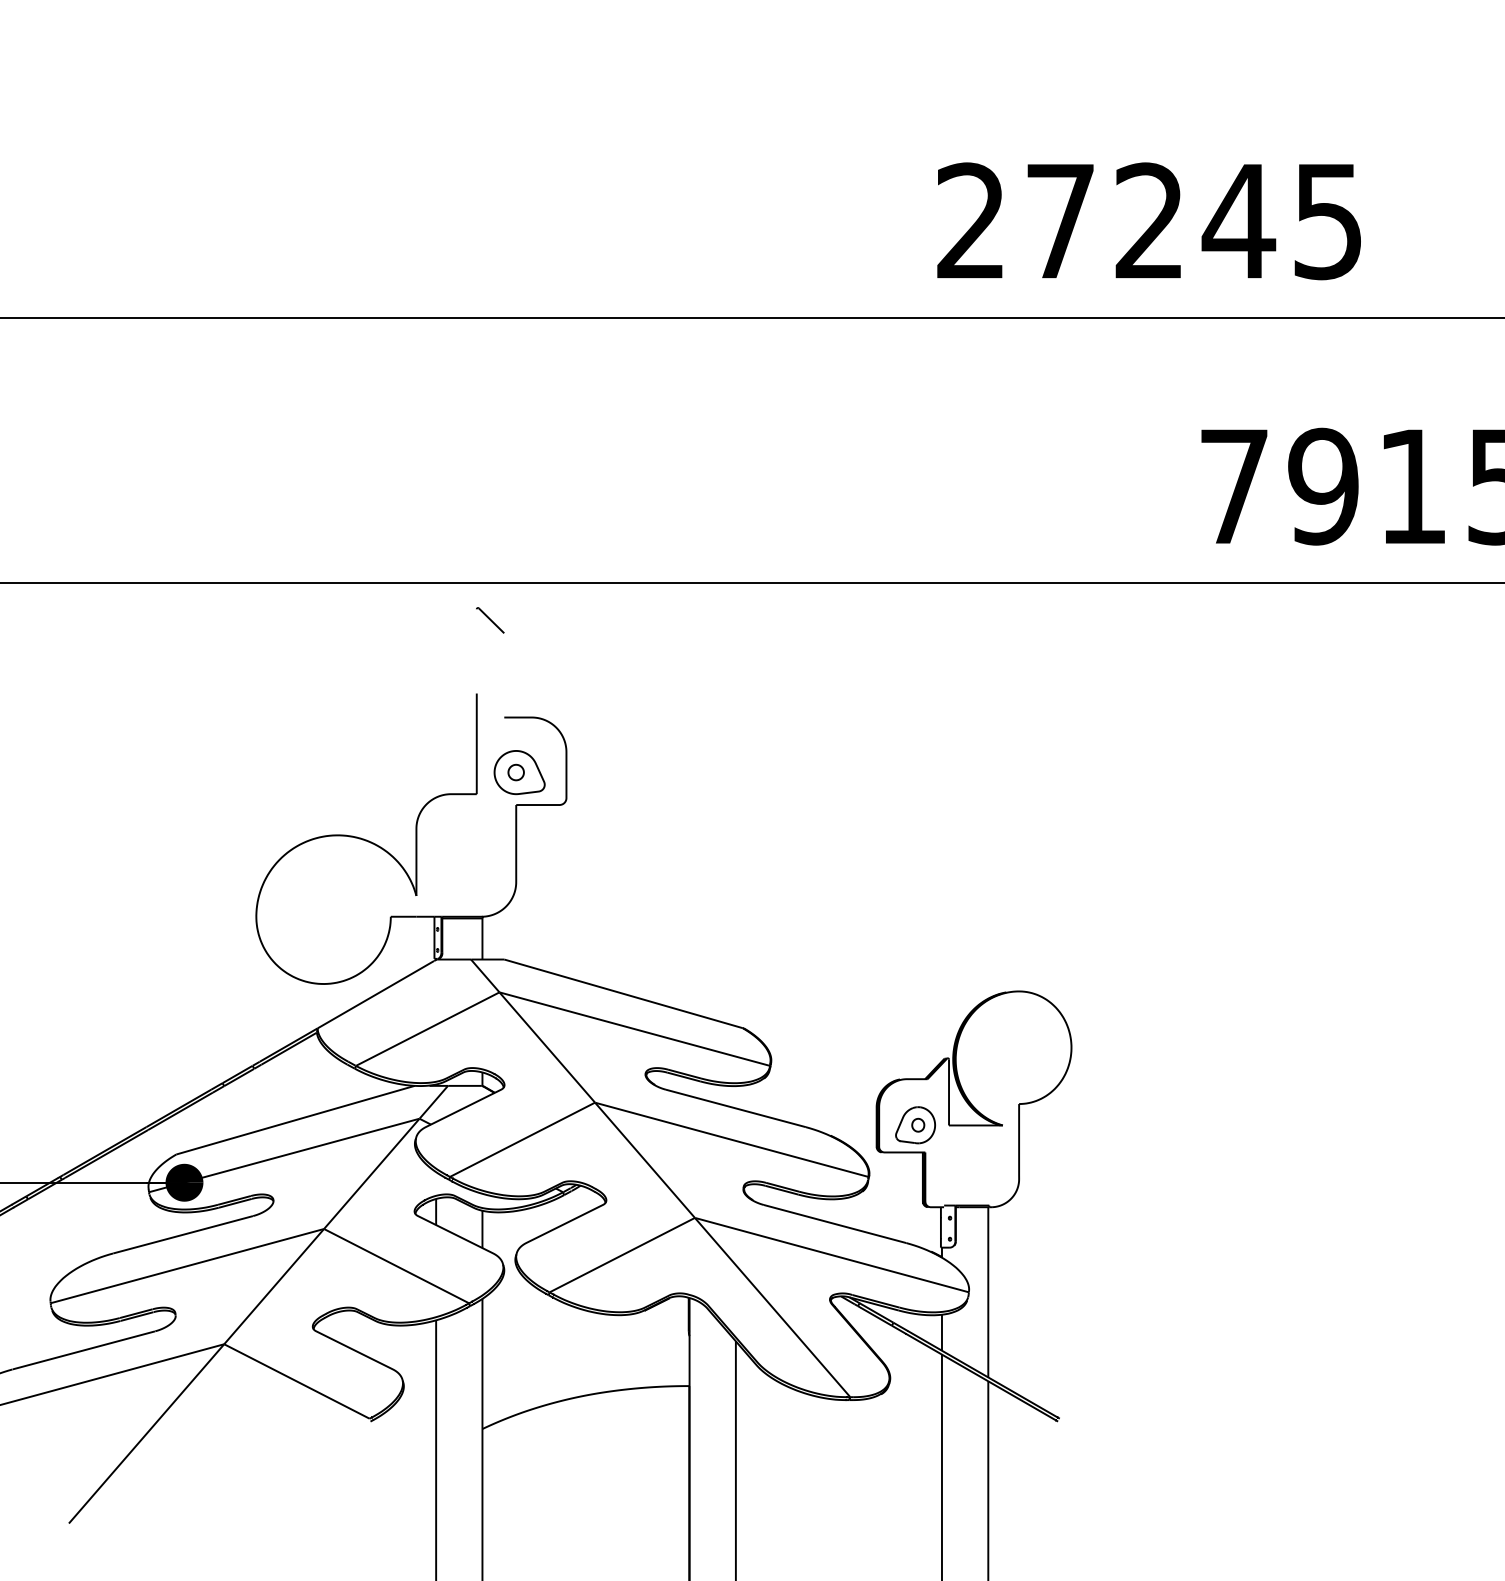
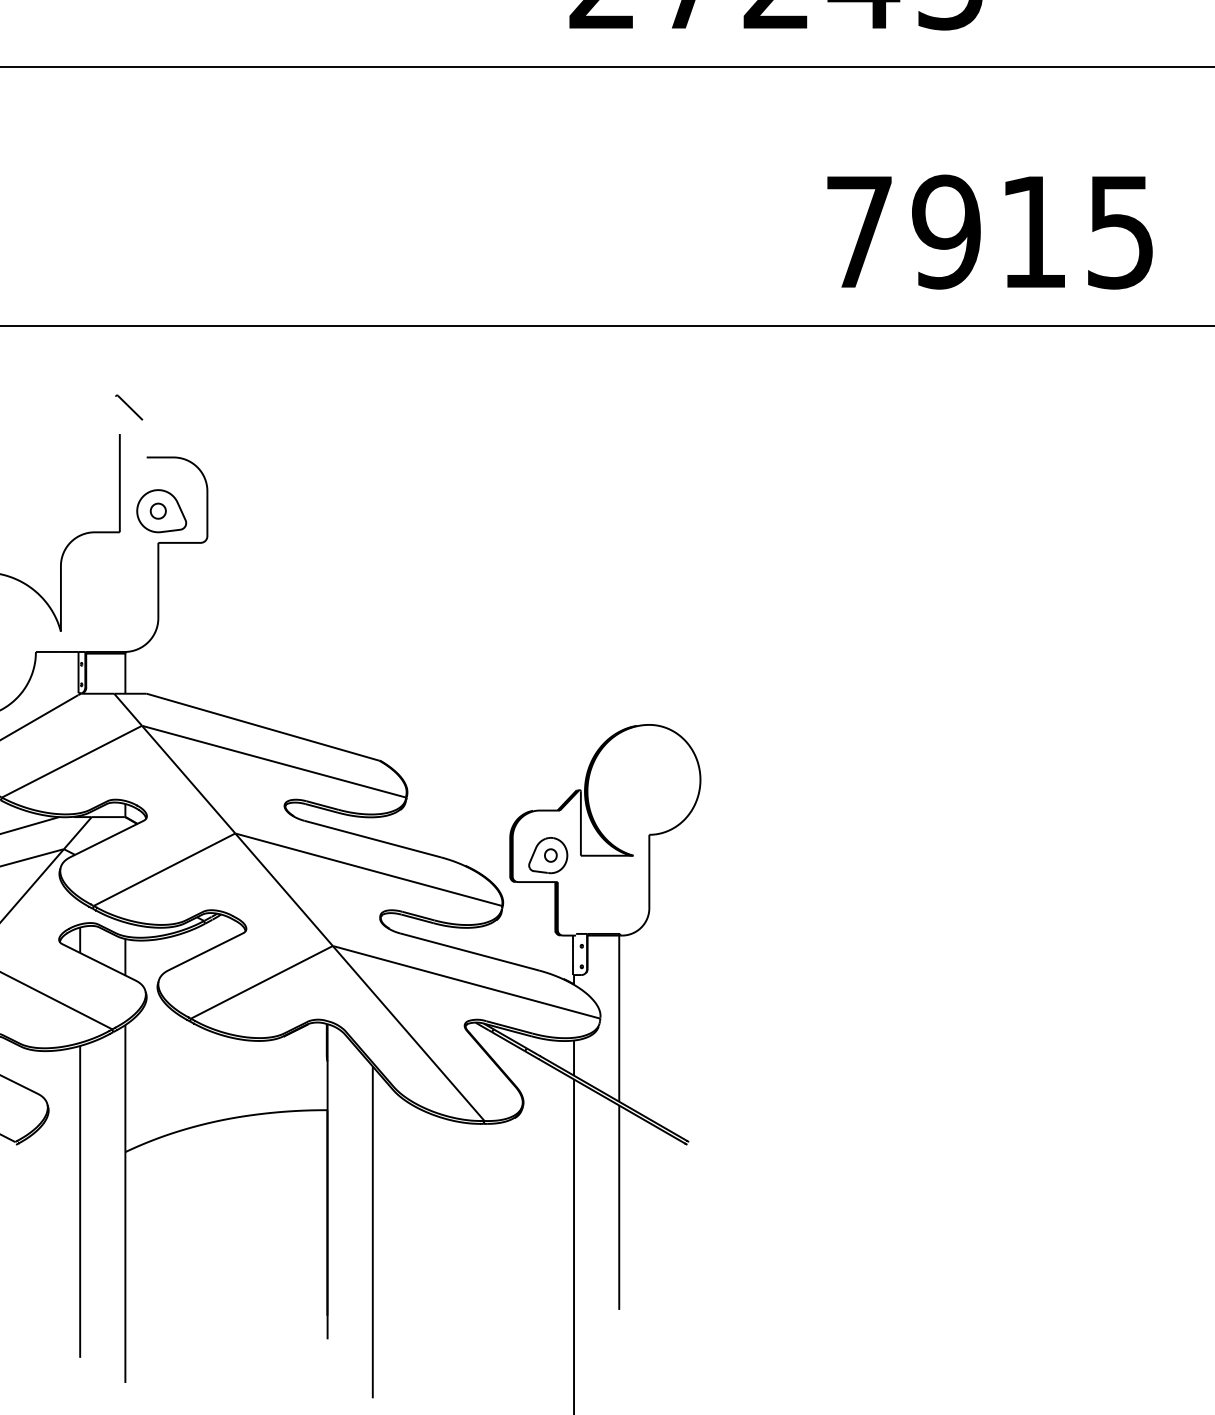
part: (490, 620) -> (129, 407), moved

